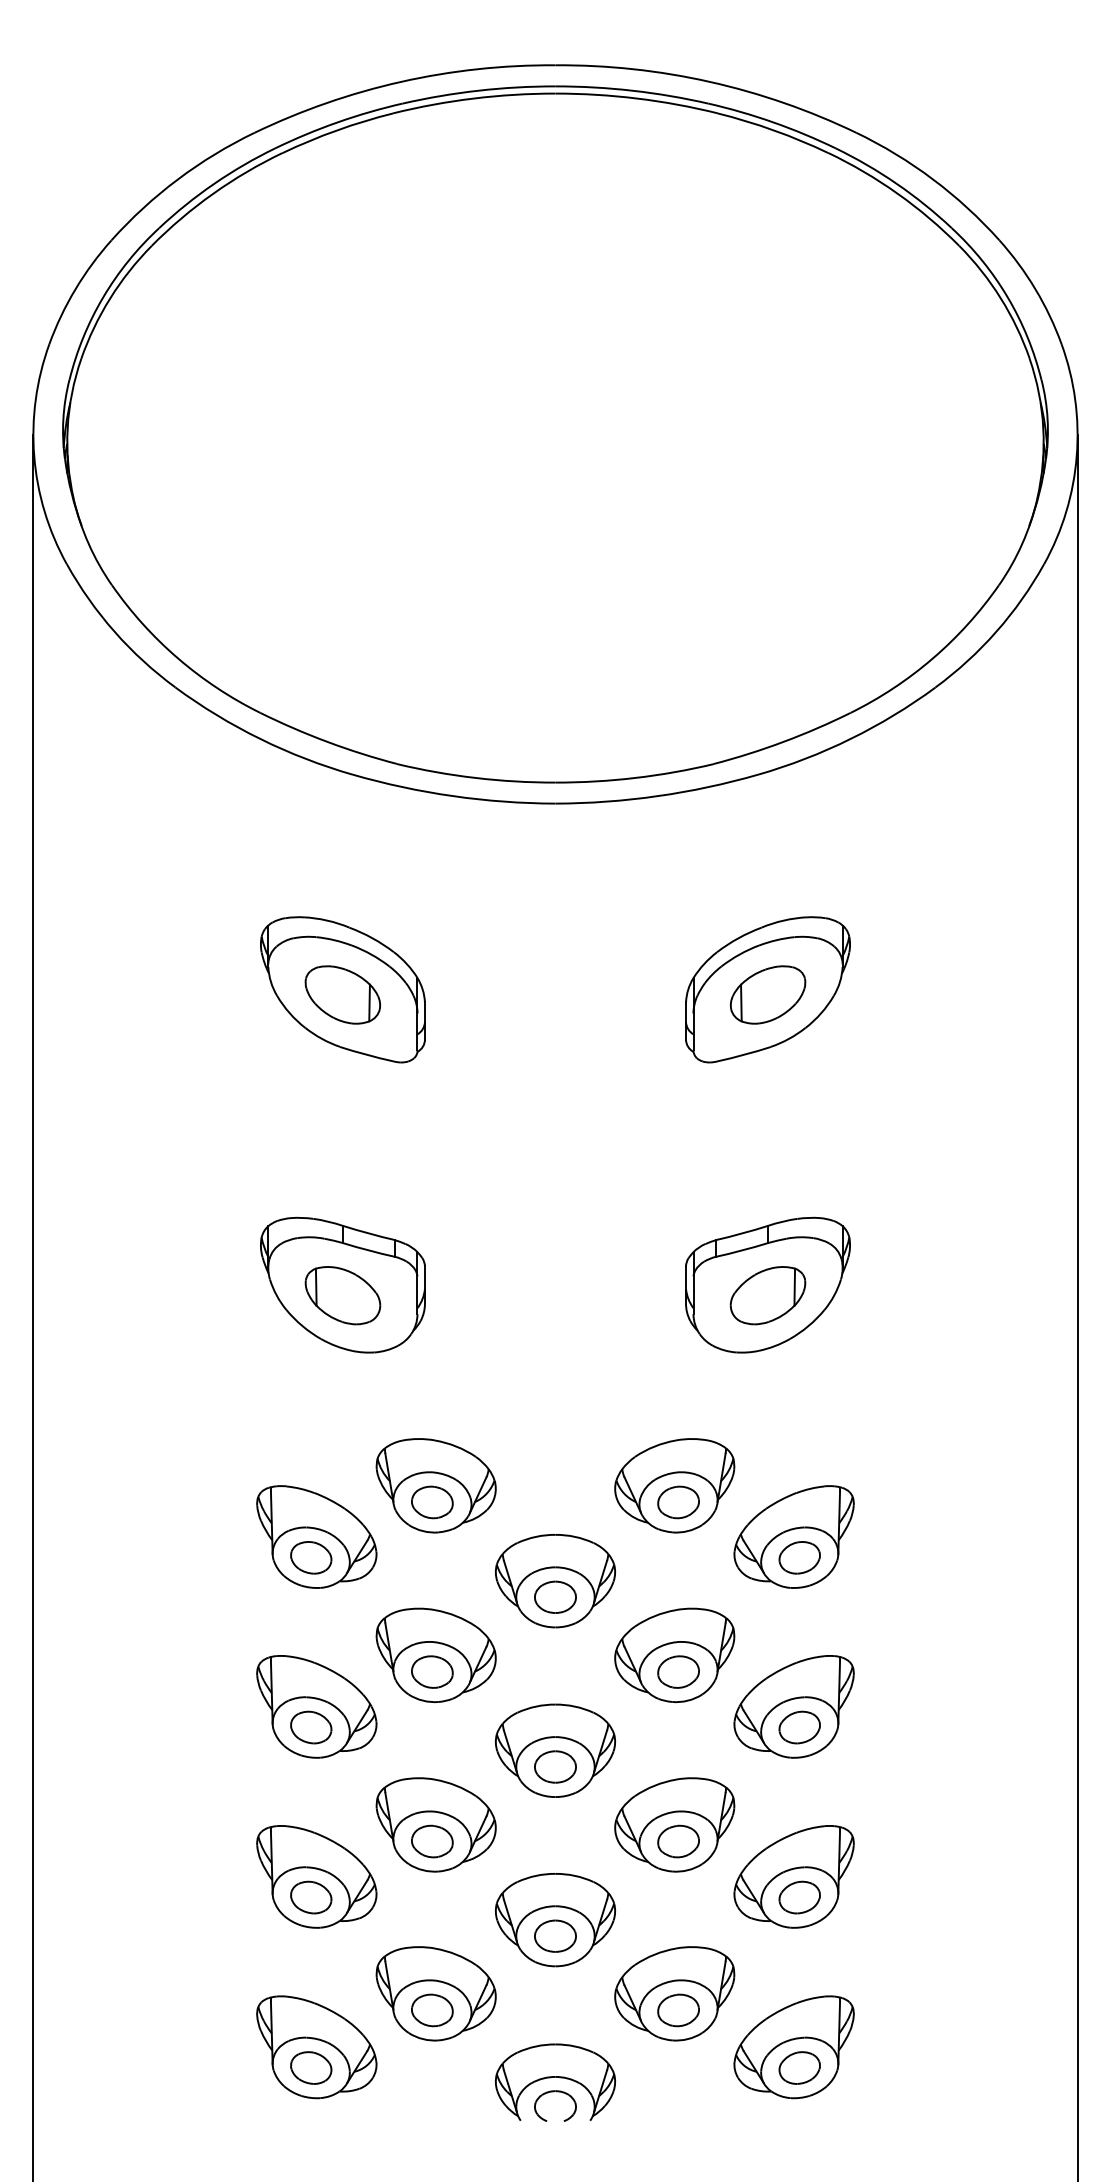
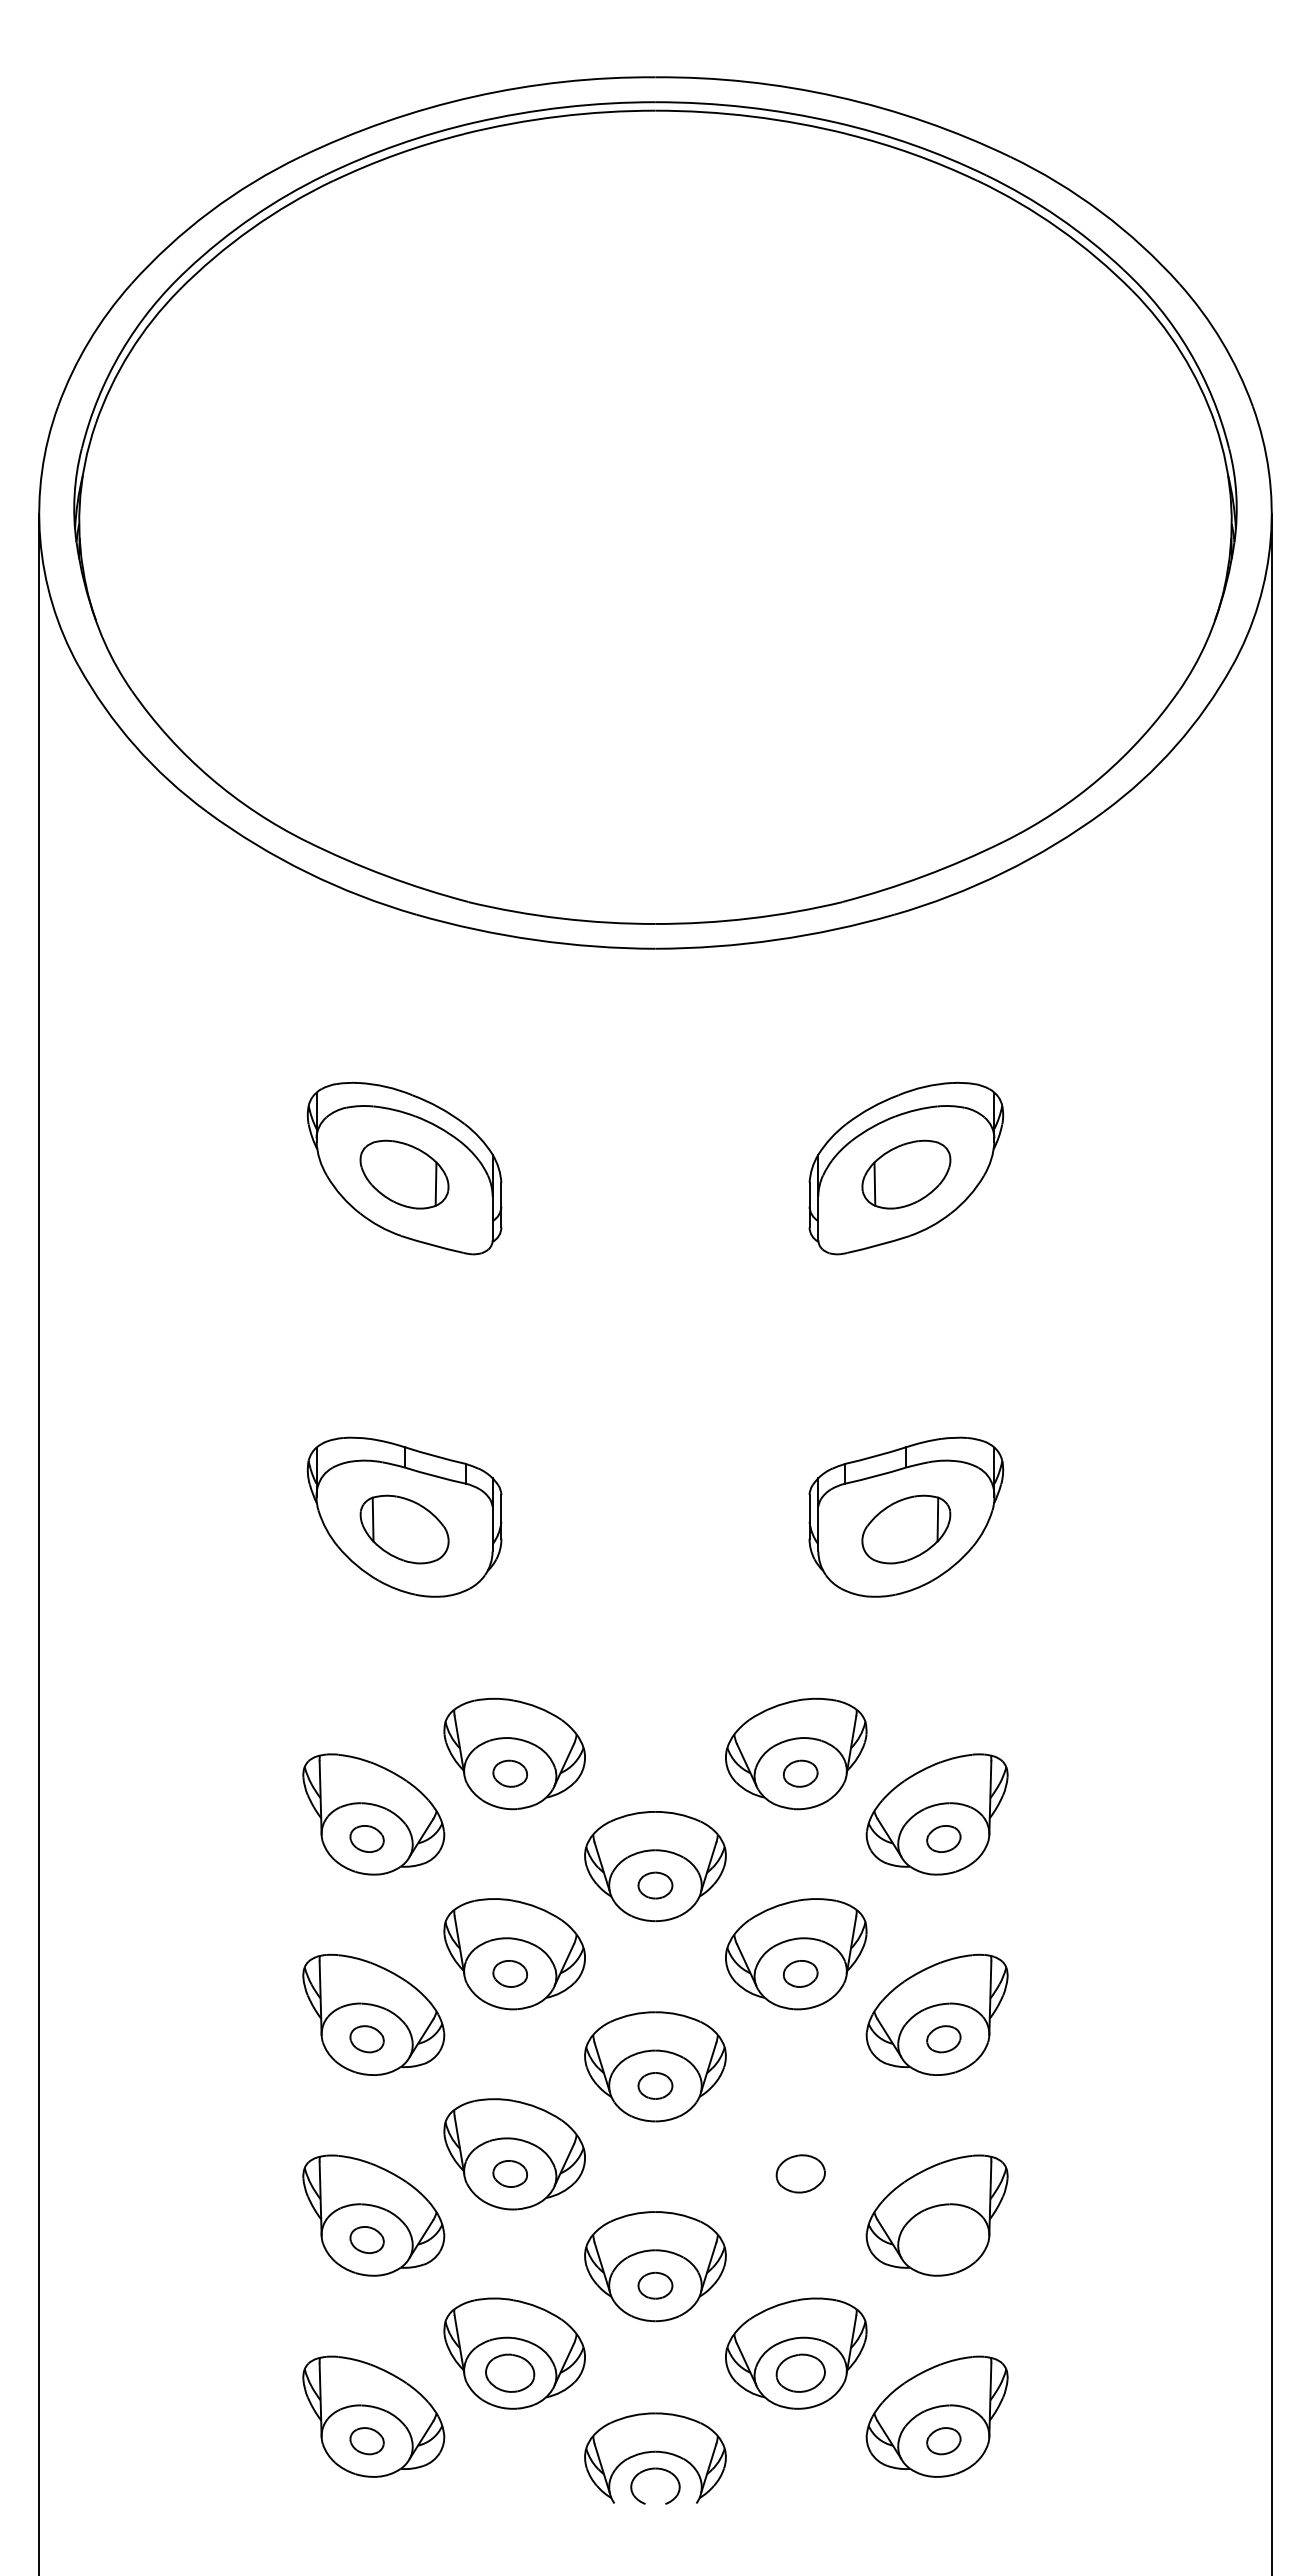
part: (432, 1502) -> (510, 1773), size x0.7
part: (678, 1502) -> (800, 1773), size x0.7
part: (310, 1557) -> (366, 1838), size x0.7
part: (799, 1557) -> (943, 1838), size x0.7
part: (555, 1597) -> (655, 1885), size x0.7
part: (432, 1671) -> (510, 1973), size x0.7
part: (678, 1671) -> (800, 1973), size x0.7
part: (310, 1726) -> (366, 2038), size x0.7
part: (799, 1726) -> (943, 2038), size x0.7
part: (555, 1766) -> (655, 2085), size x0.7
part: (674, 1825) -> (796, 2154), removed
part: (432, 1841) -> (510, 2173), size x0.7
part: (310, 1897) -> (366, 2239), size x0.7
part: (799, 1897) -> (943, 2239), removed
part: (555, 1936) -> (655, 2285), size x0.7
part: (310, 2067) -> (366, 2440), size x0.7
part: (799, 2067) -> (943, 2440), size x0.7

